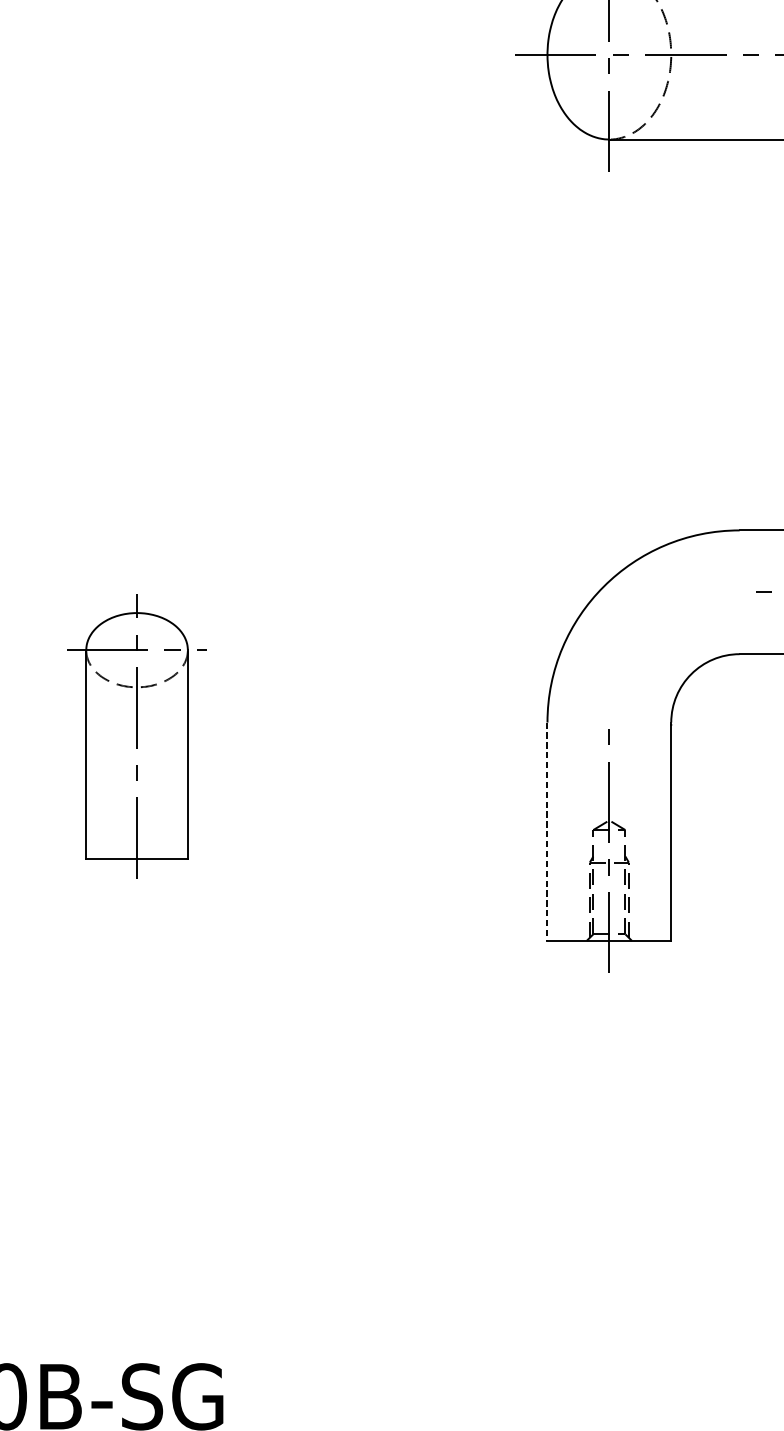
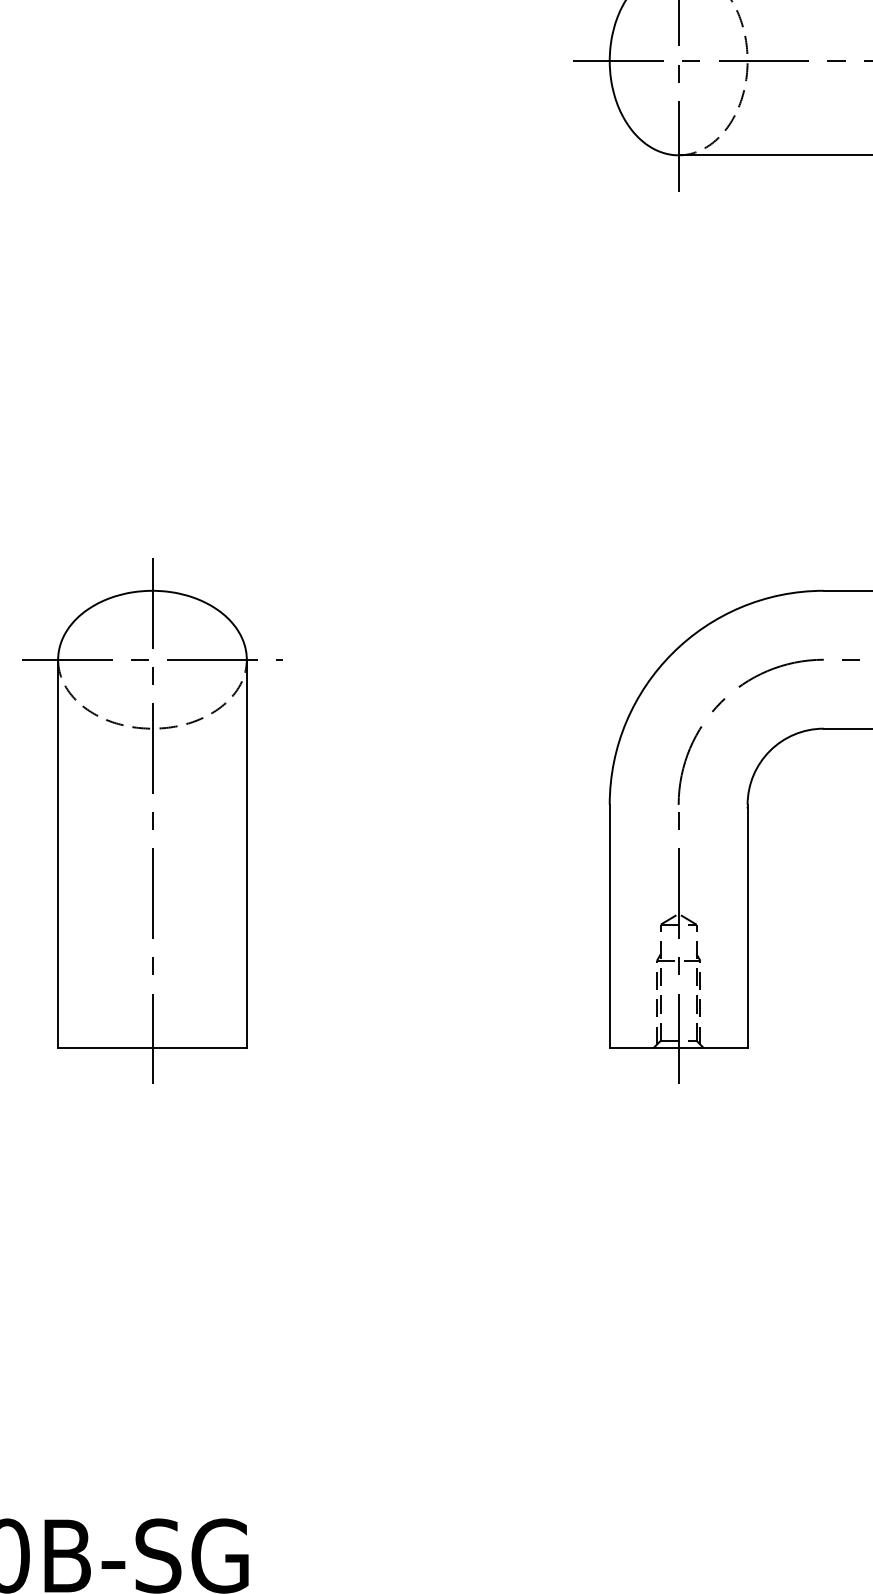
arc: (648, 630) -> (722, 702), added
part: (137, 736) -> (152, 820), size x1.67
line: (547, 831) -> (609, 926), dashed -> solid

